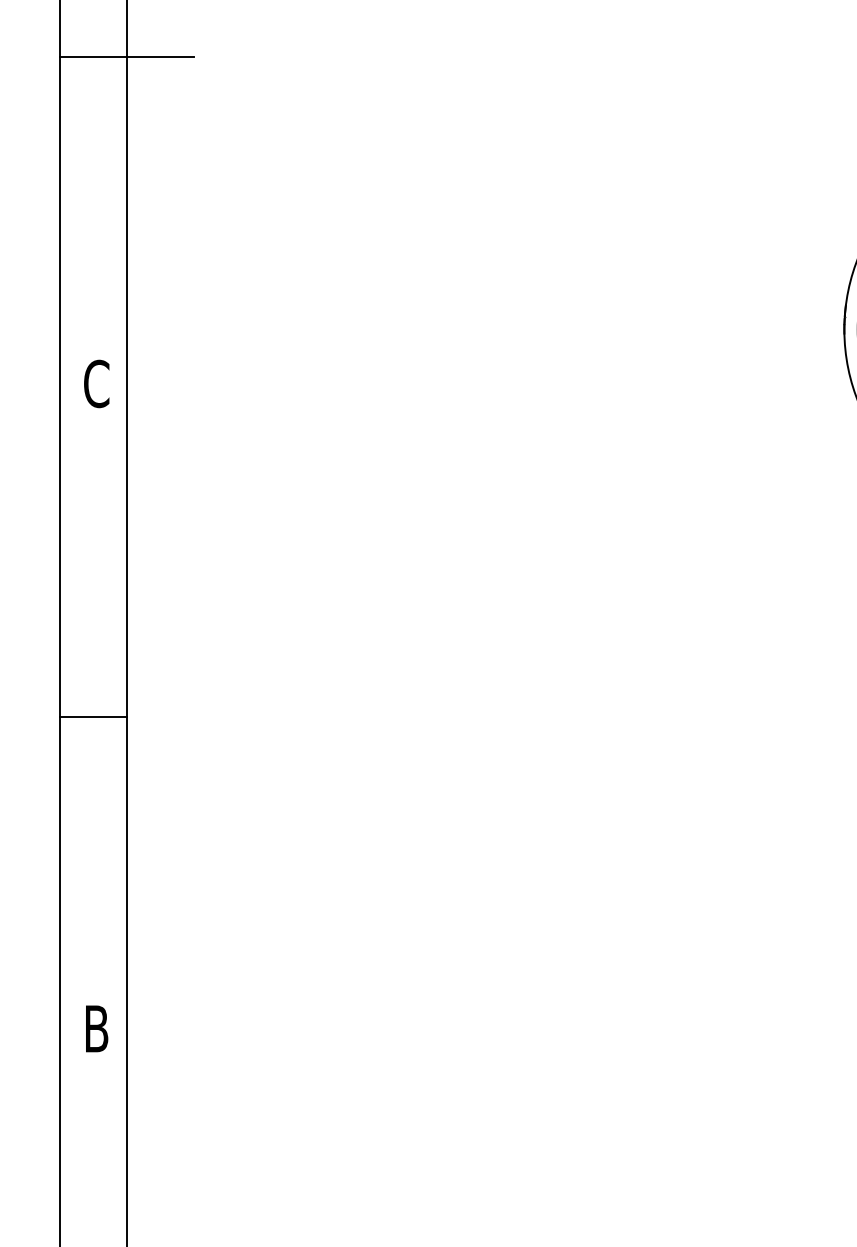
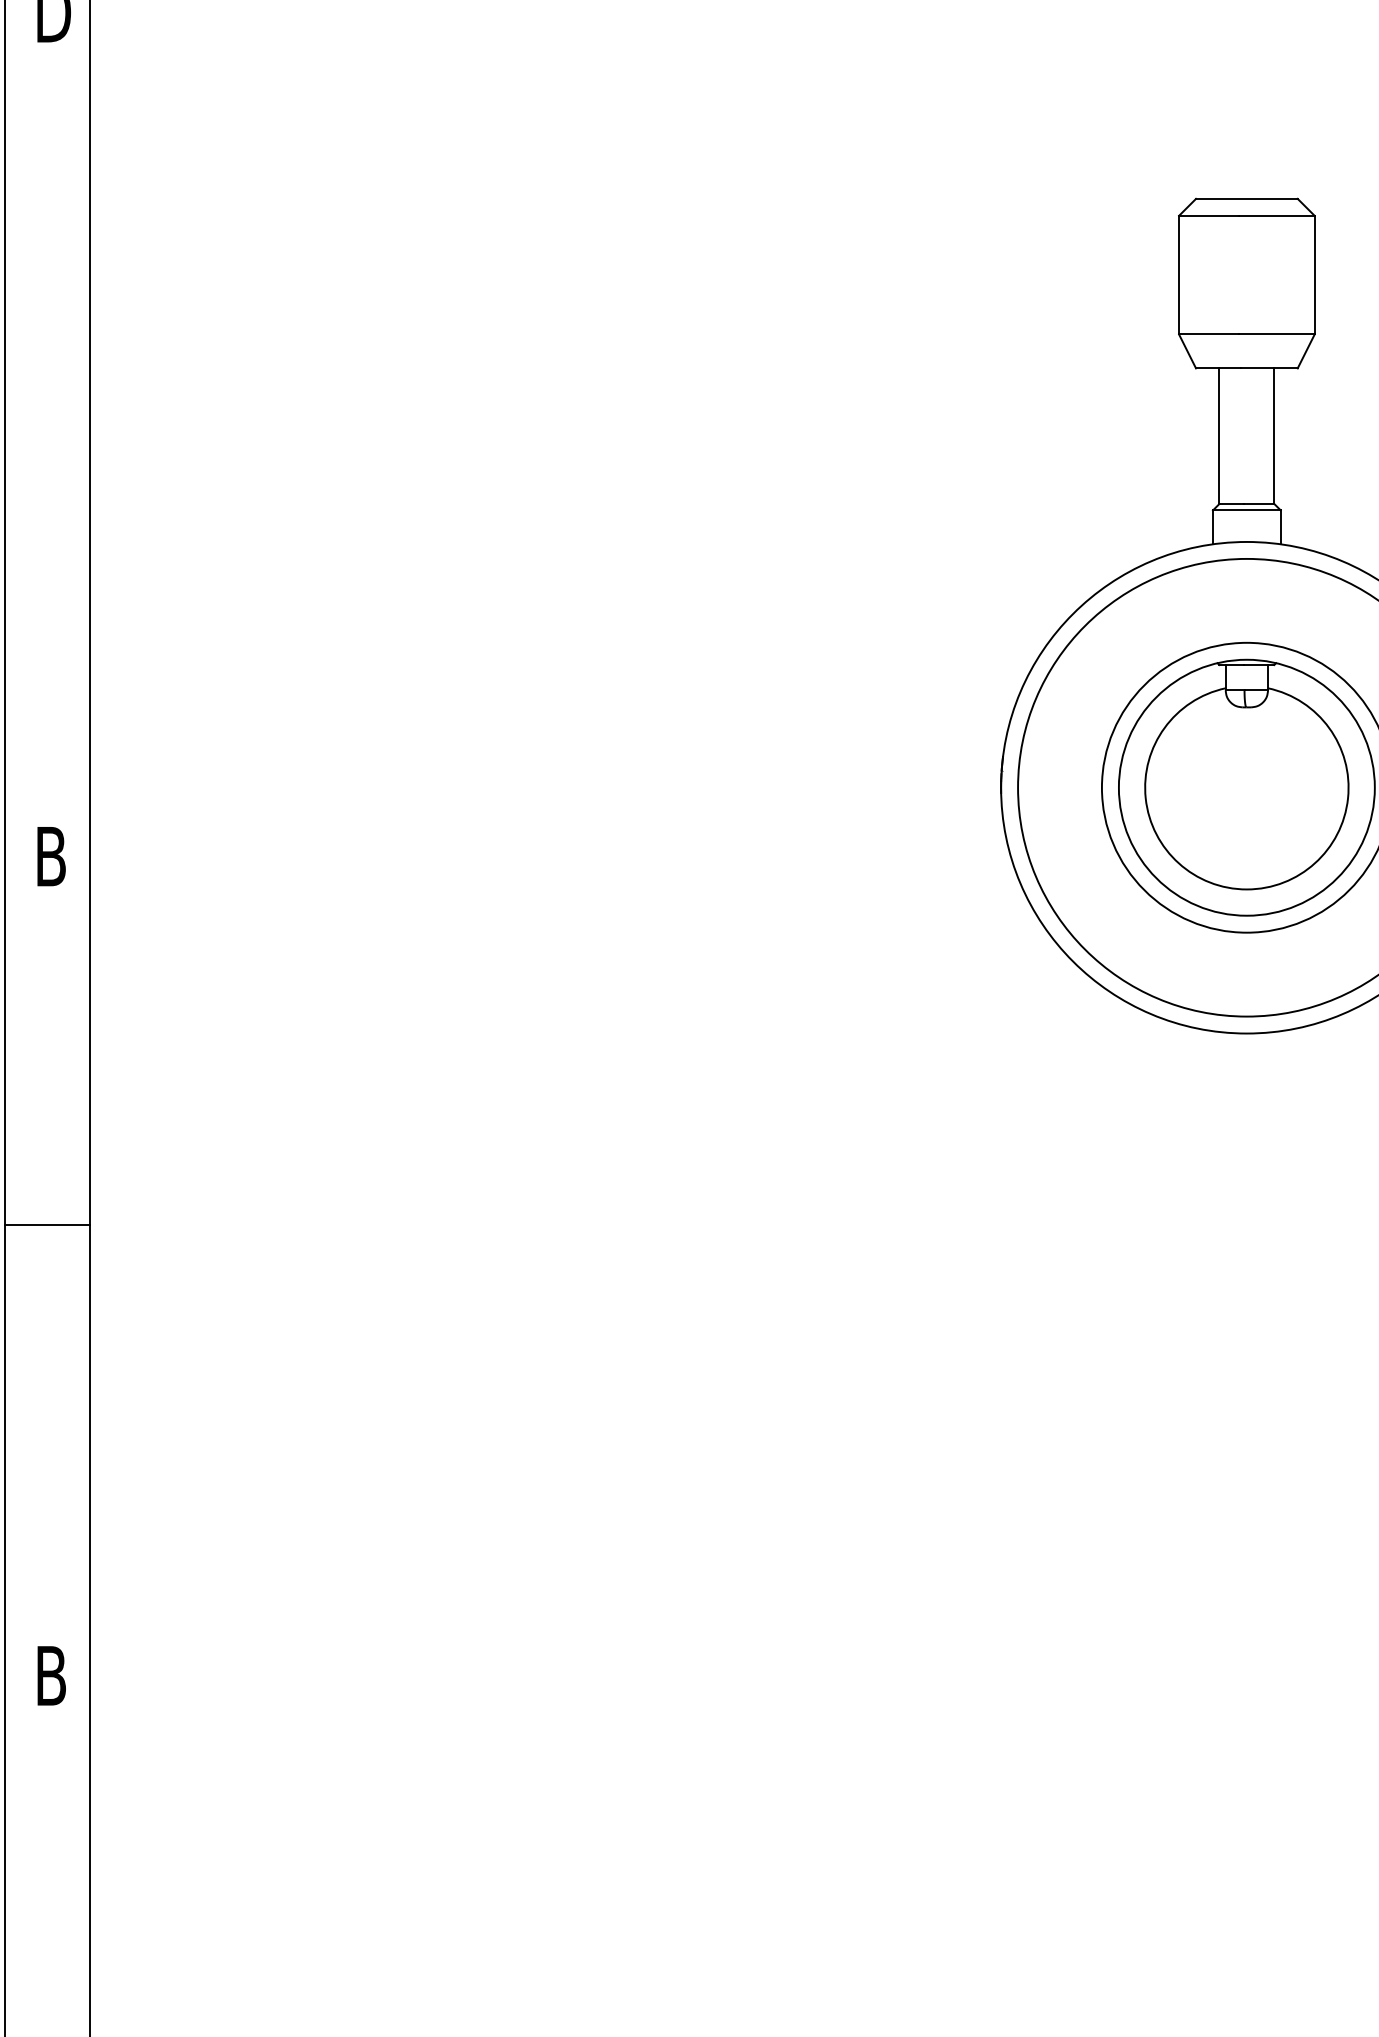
line: (126, 57) -> (89, 441), removed
text: (96, 383) -> (51, 856), C -> B
line: (93, 717) -> (47, 1225), moved

